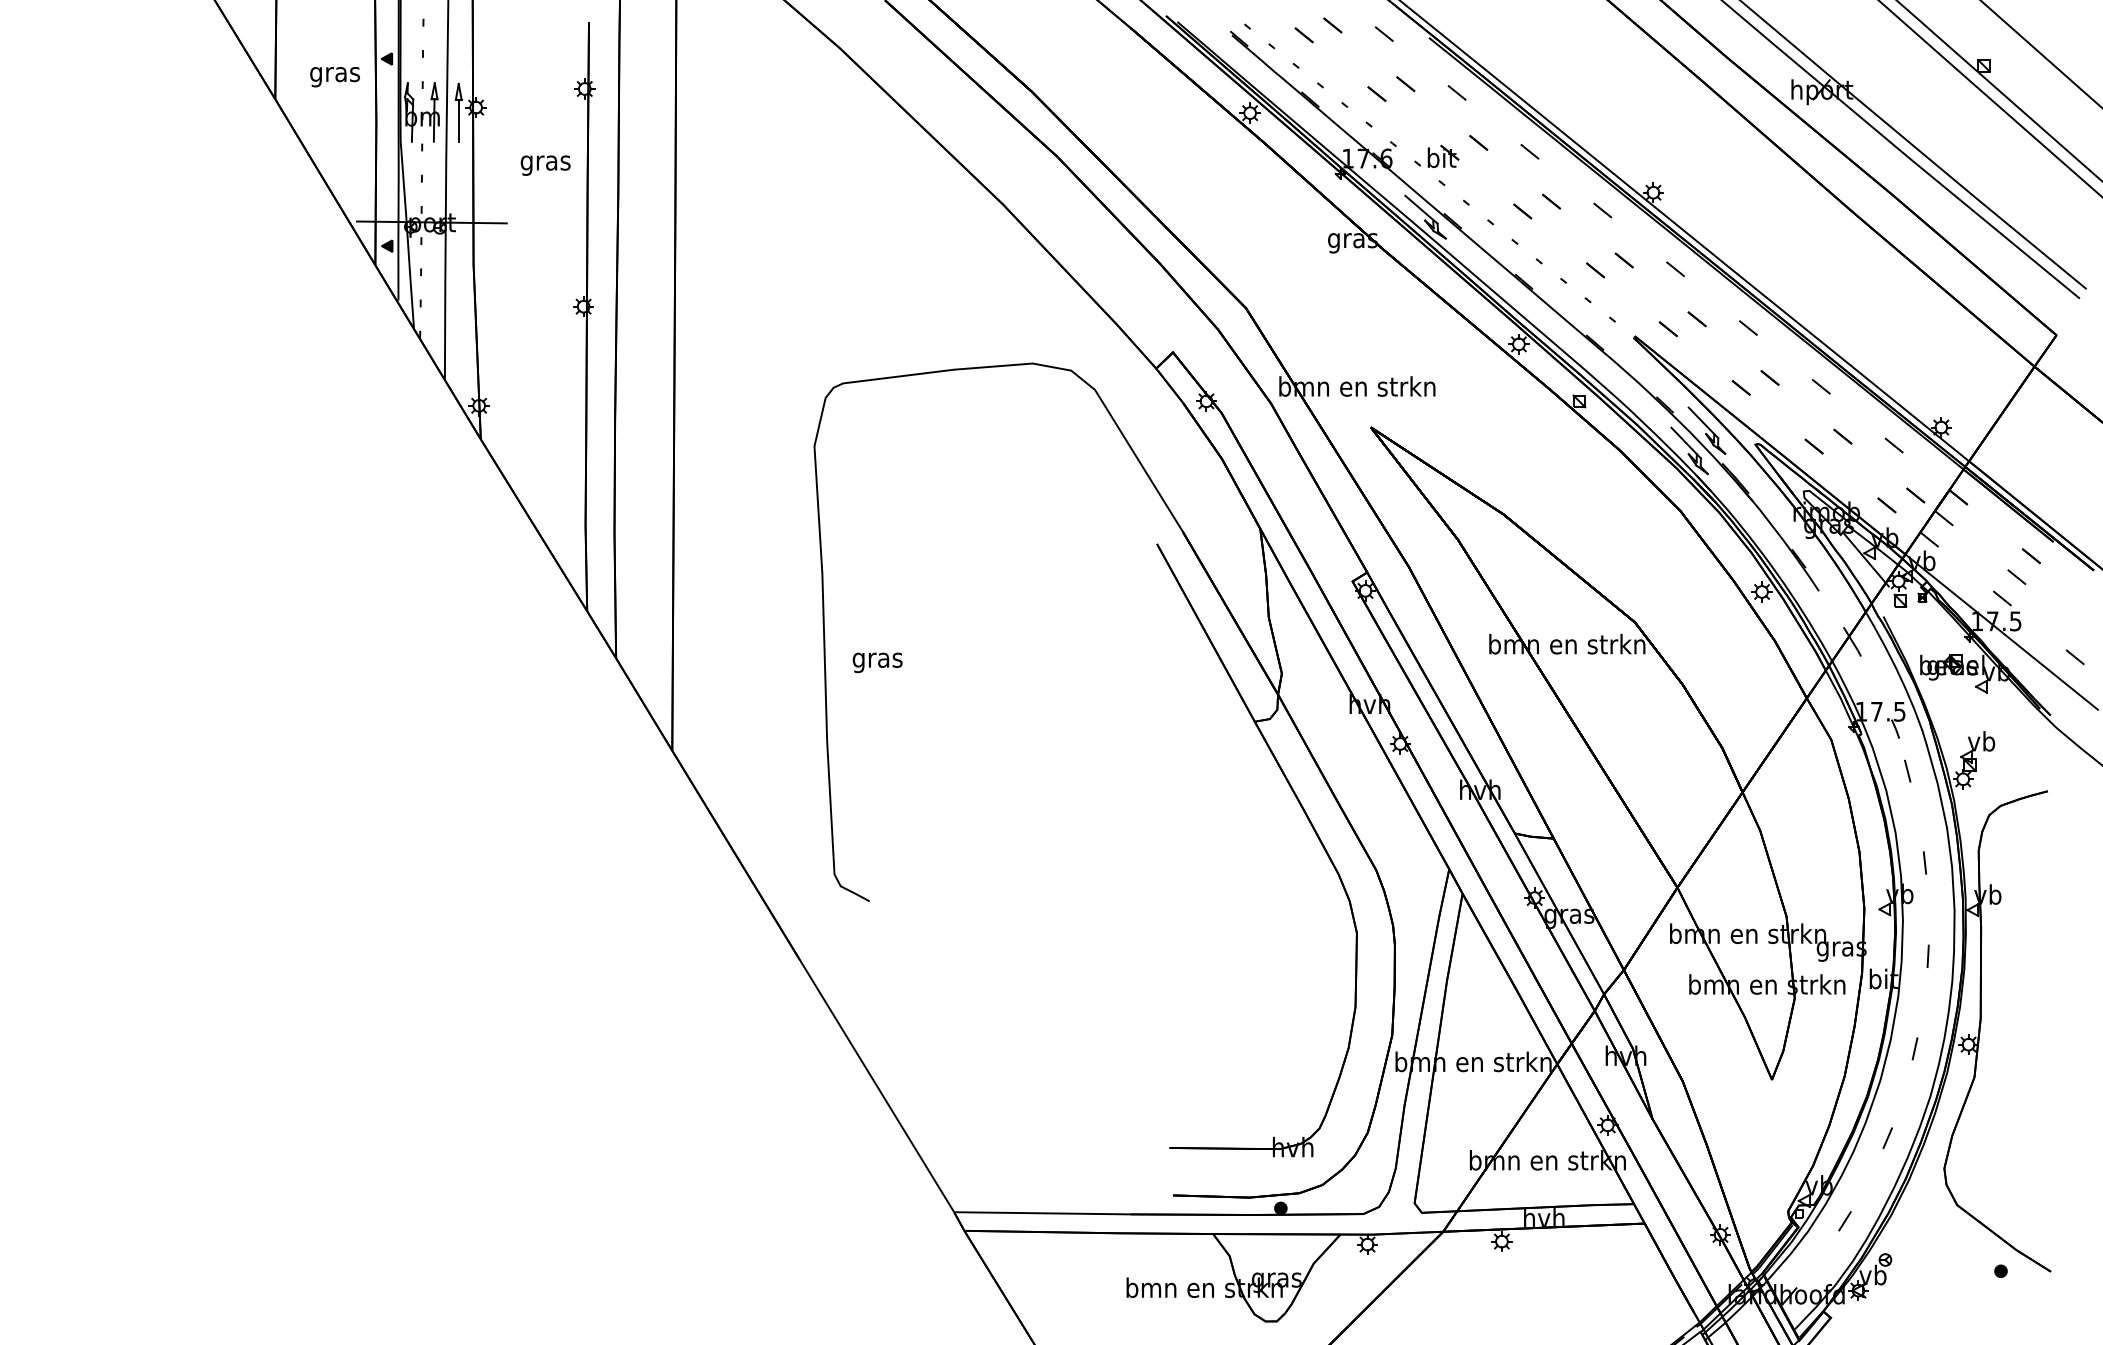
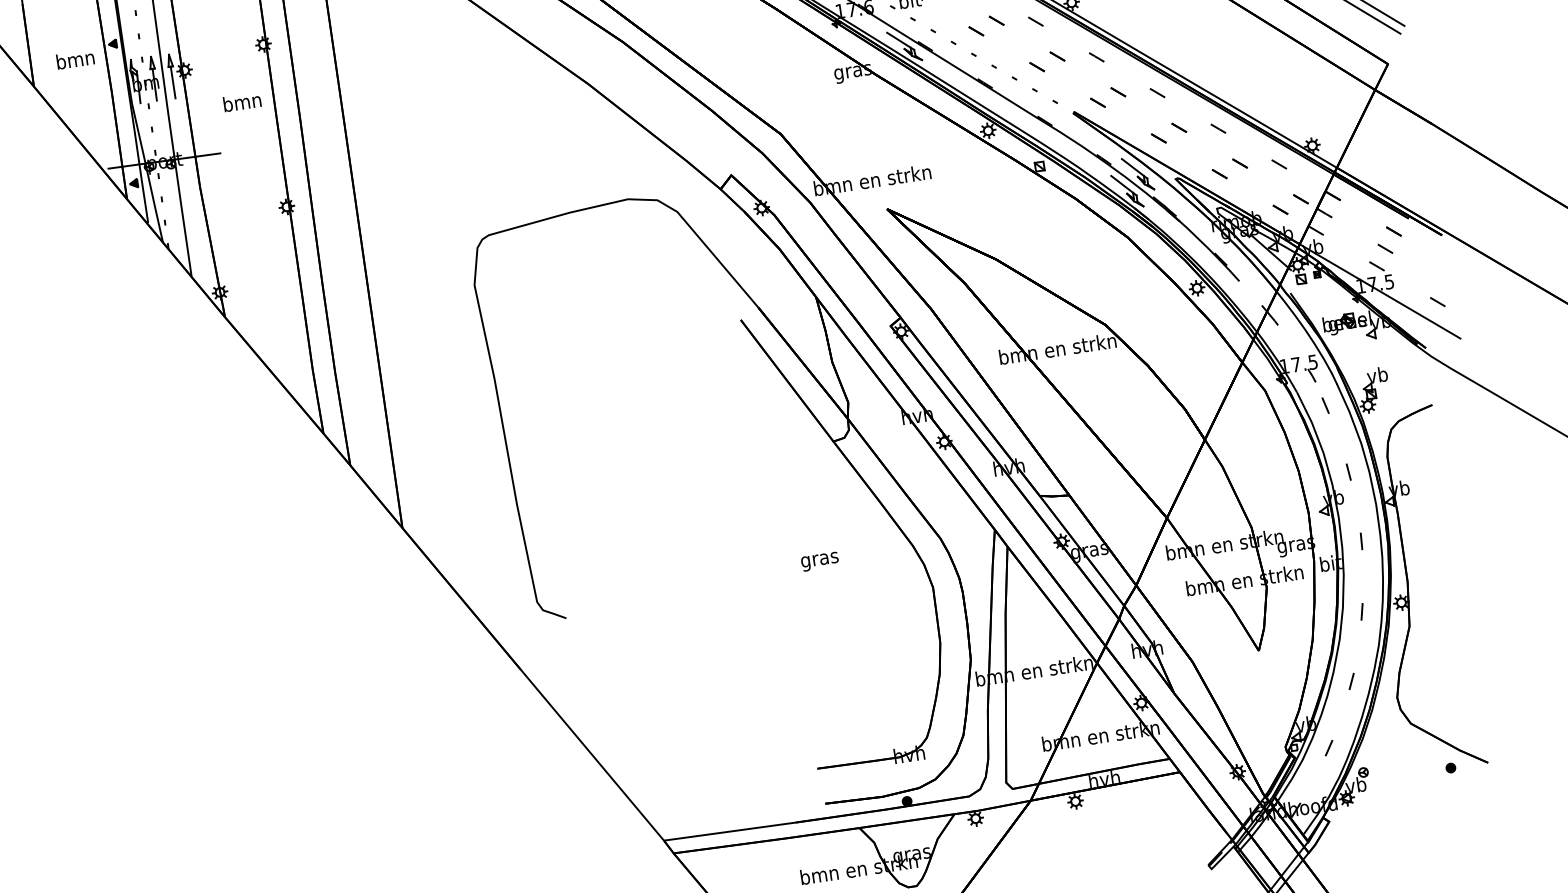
text: (334, 74) -> (75, 61), gras -> bmn
text: (545, 162) -> (242, 103), gras -> bmn
text: (877, 662) -> (819, 561), moved

